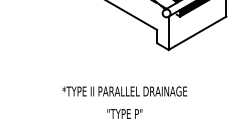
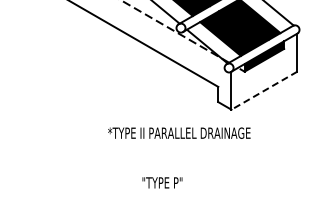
line: (196, 33) -> (263, 90), solid -> dashed
text: (124, 90) -> (179, 132), moved
text: (124, 113) -> (162, 182), moved

